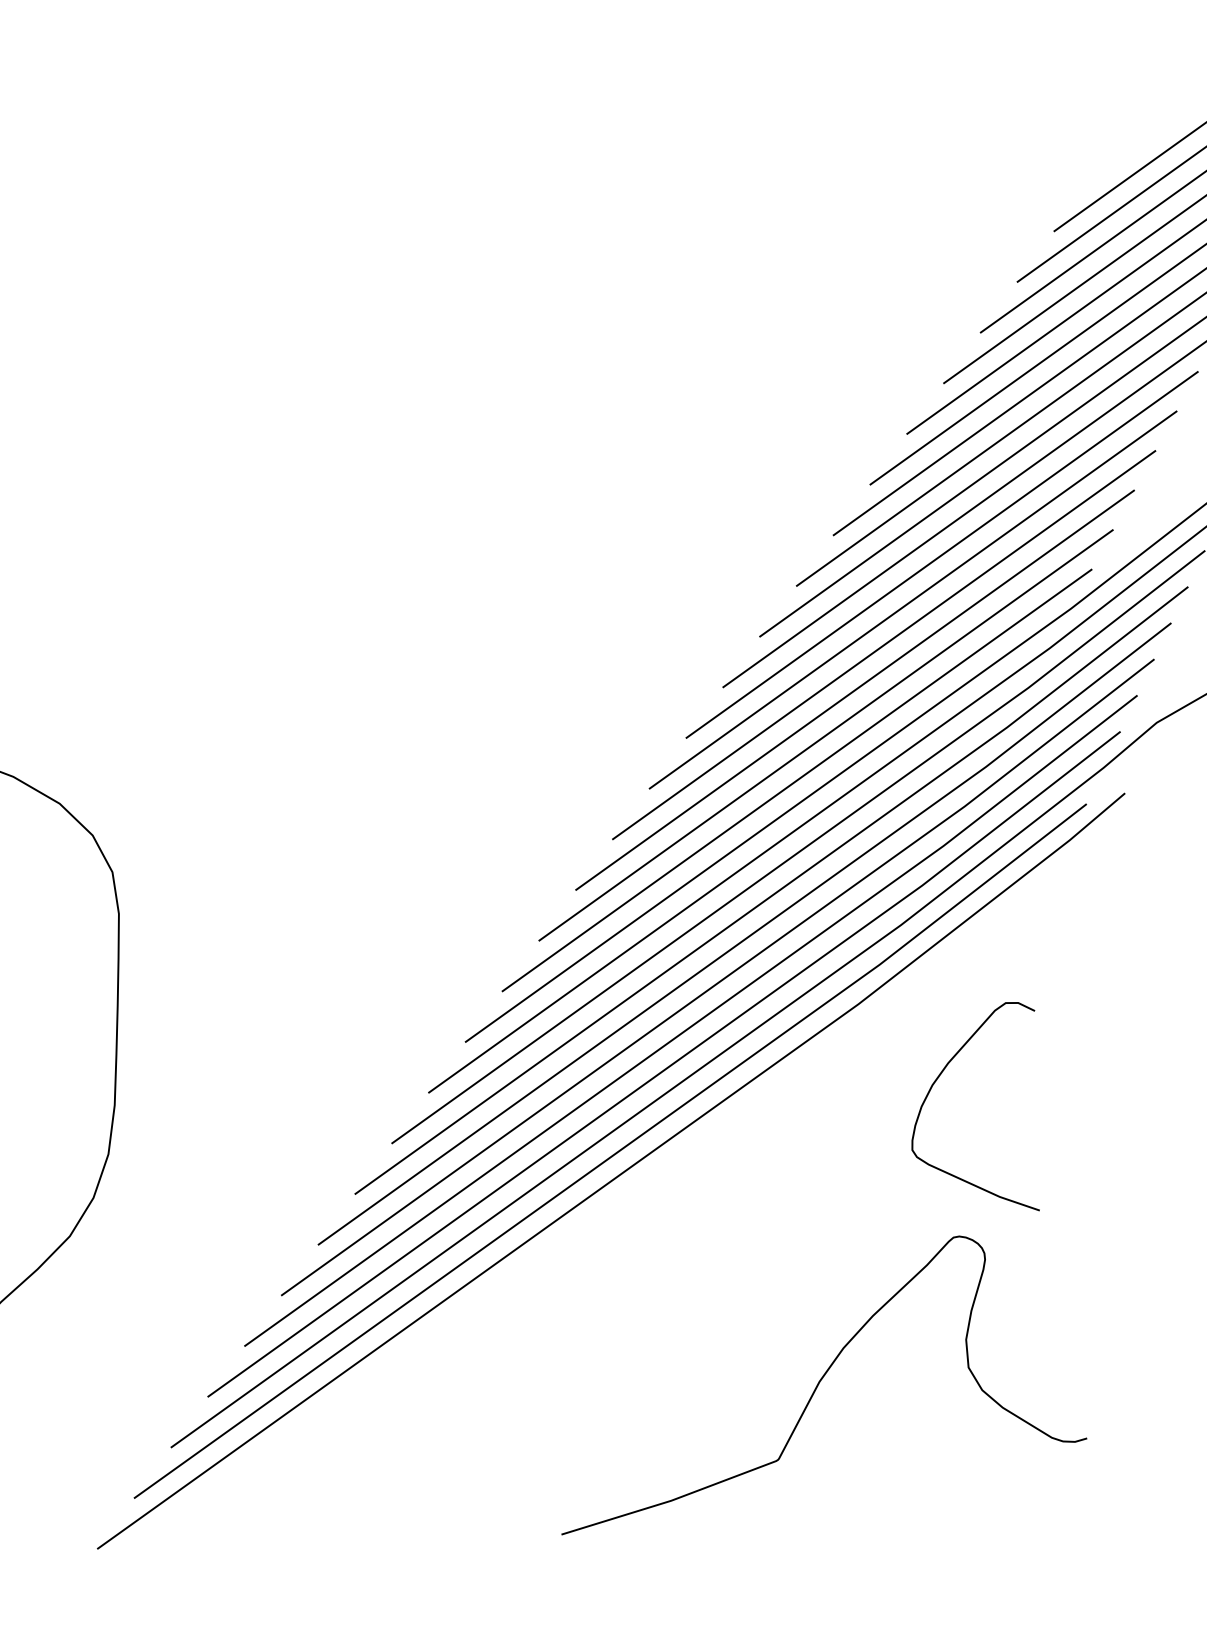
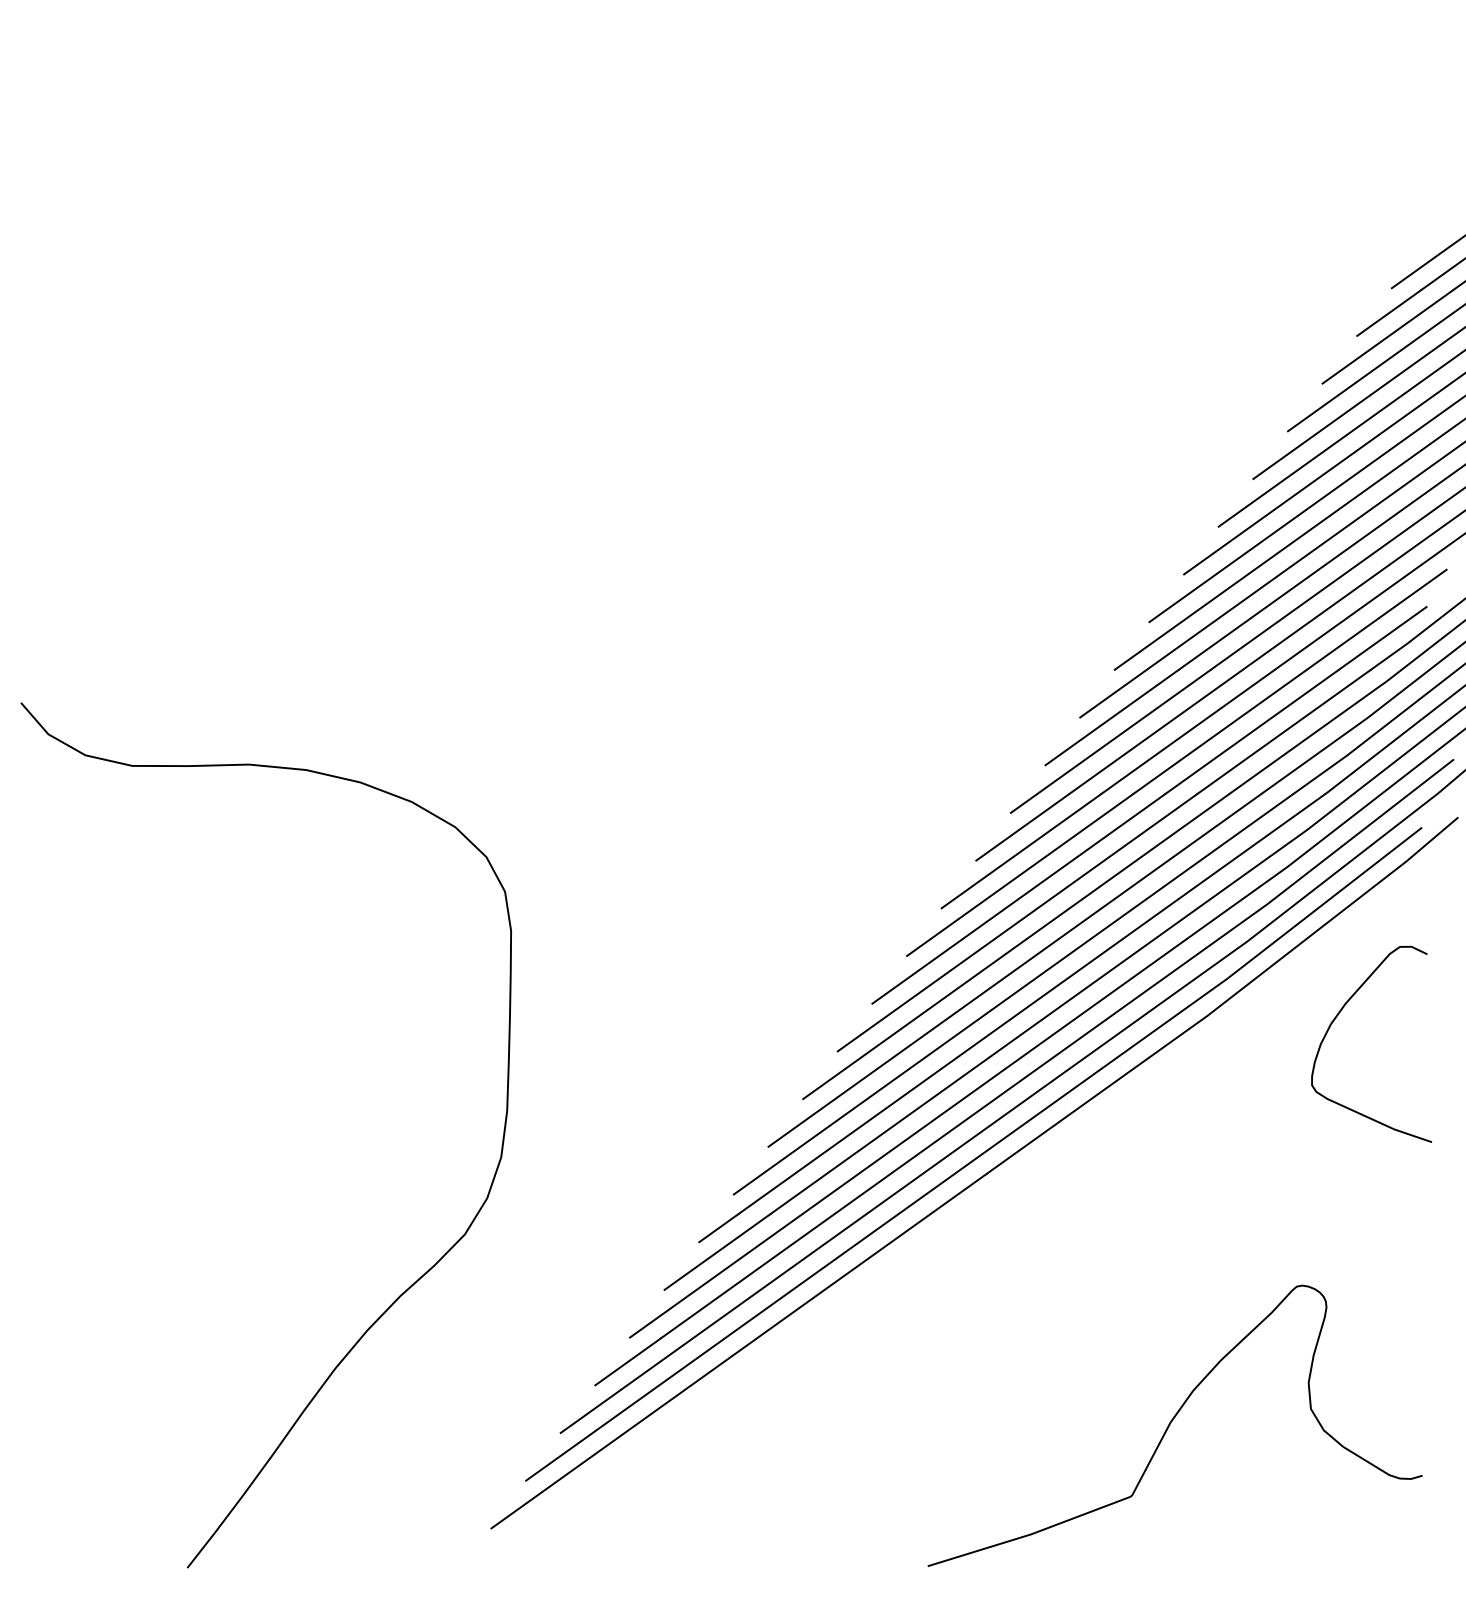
curve: (938, 1079) -> (1336, 1018), moved
curve: (820, 1382) -> (1171, 1423), moved

